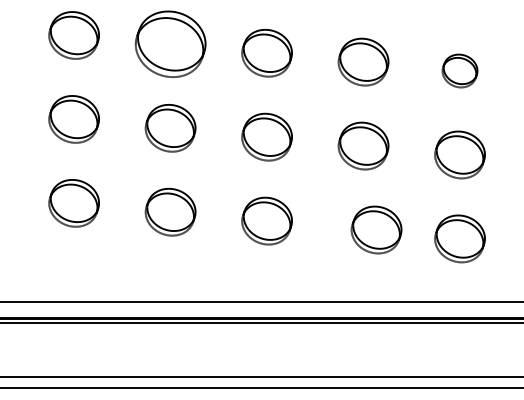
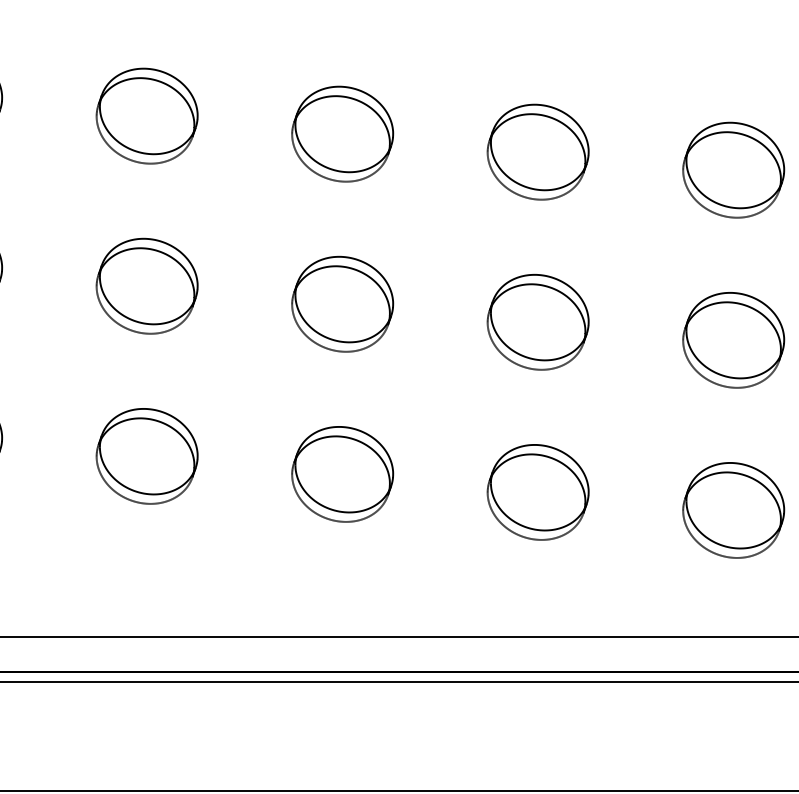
part: (170, 44) -> (146, 116), size x0.71
part: (459, 70) -> (732, 169), size x1.43
part: (376, 229) -> (538, 491), moved

